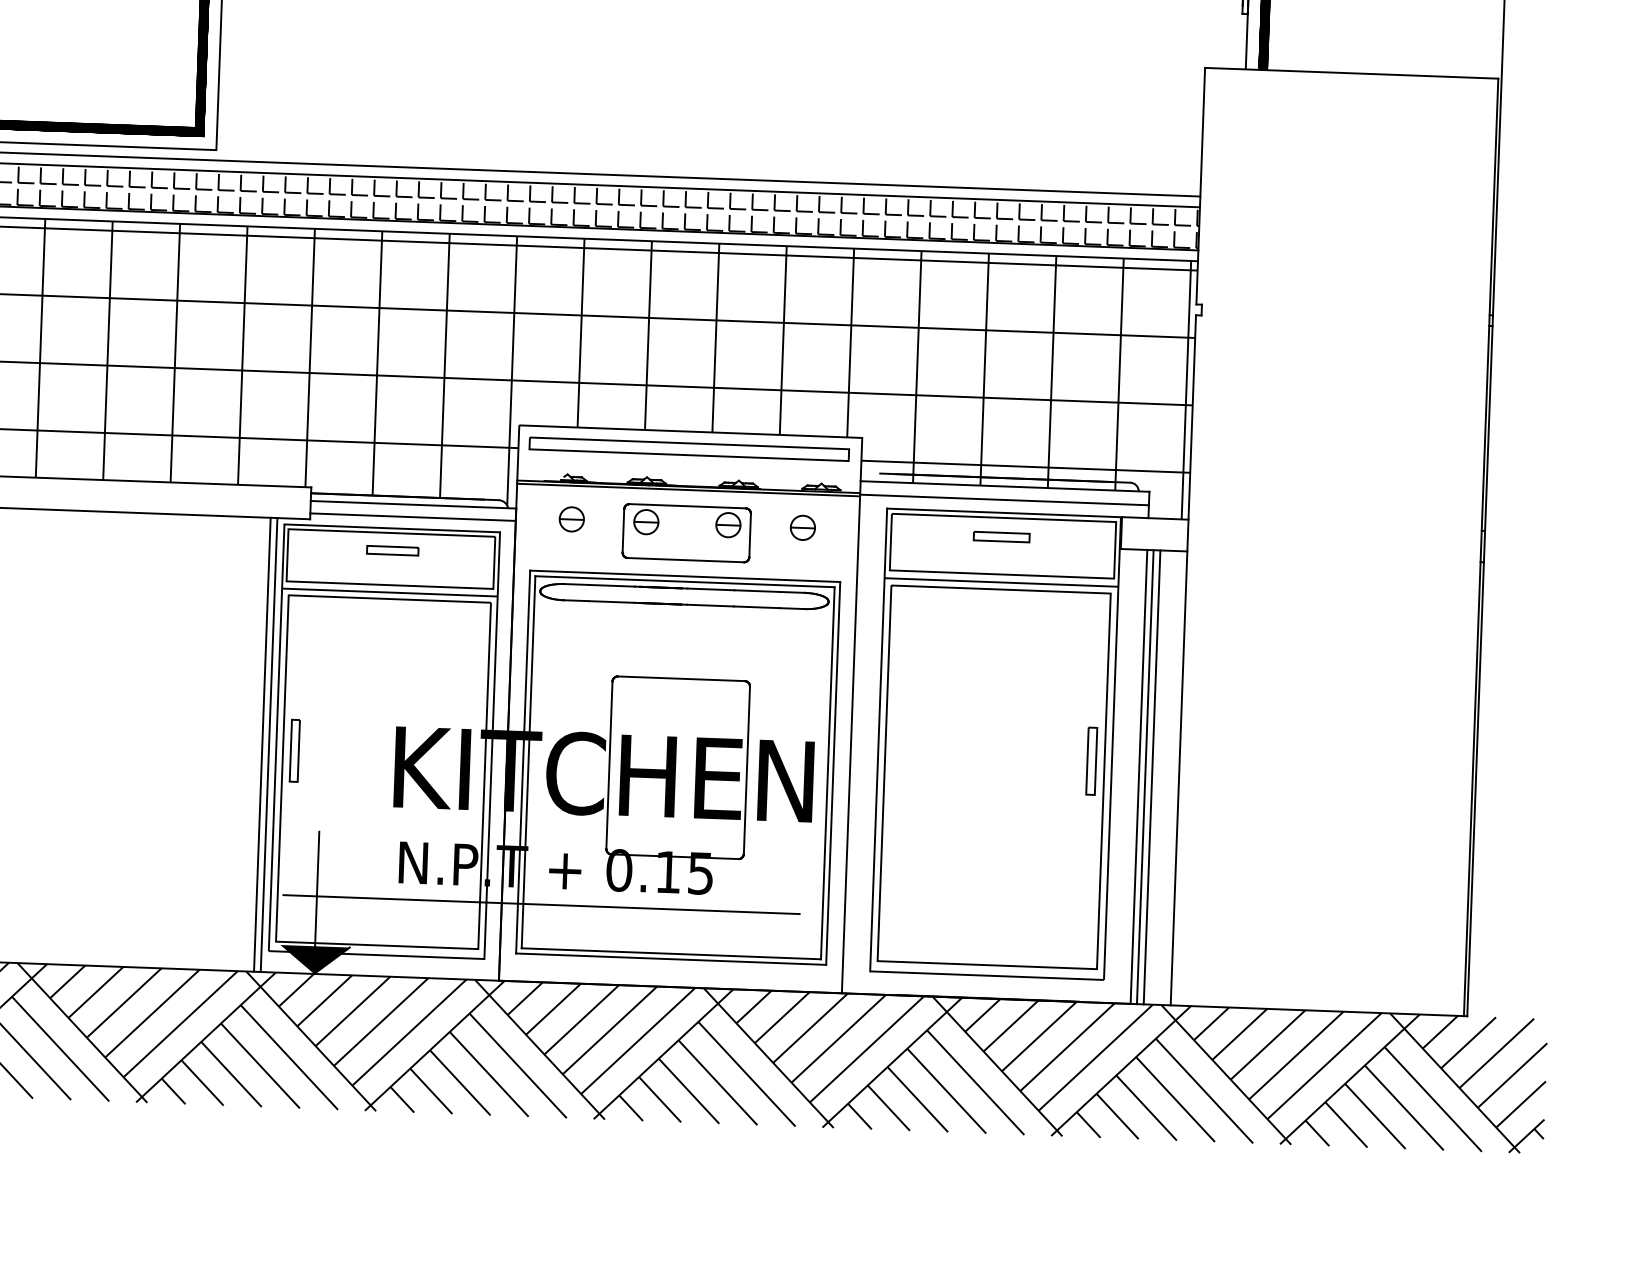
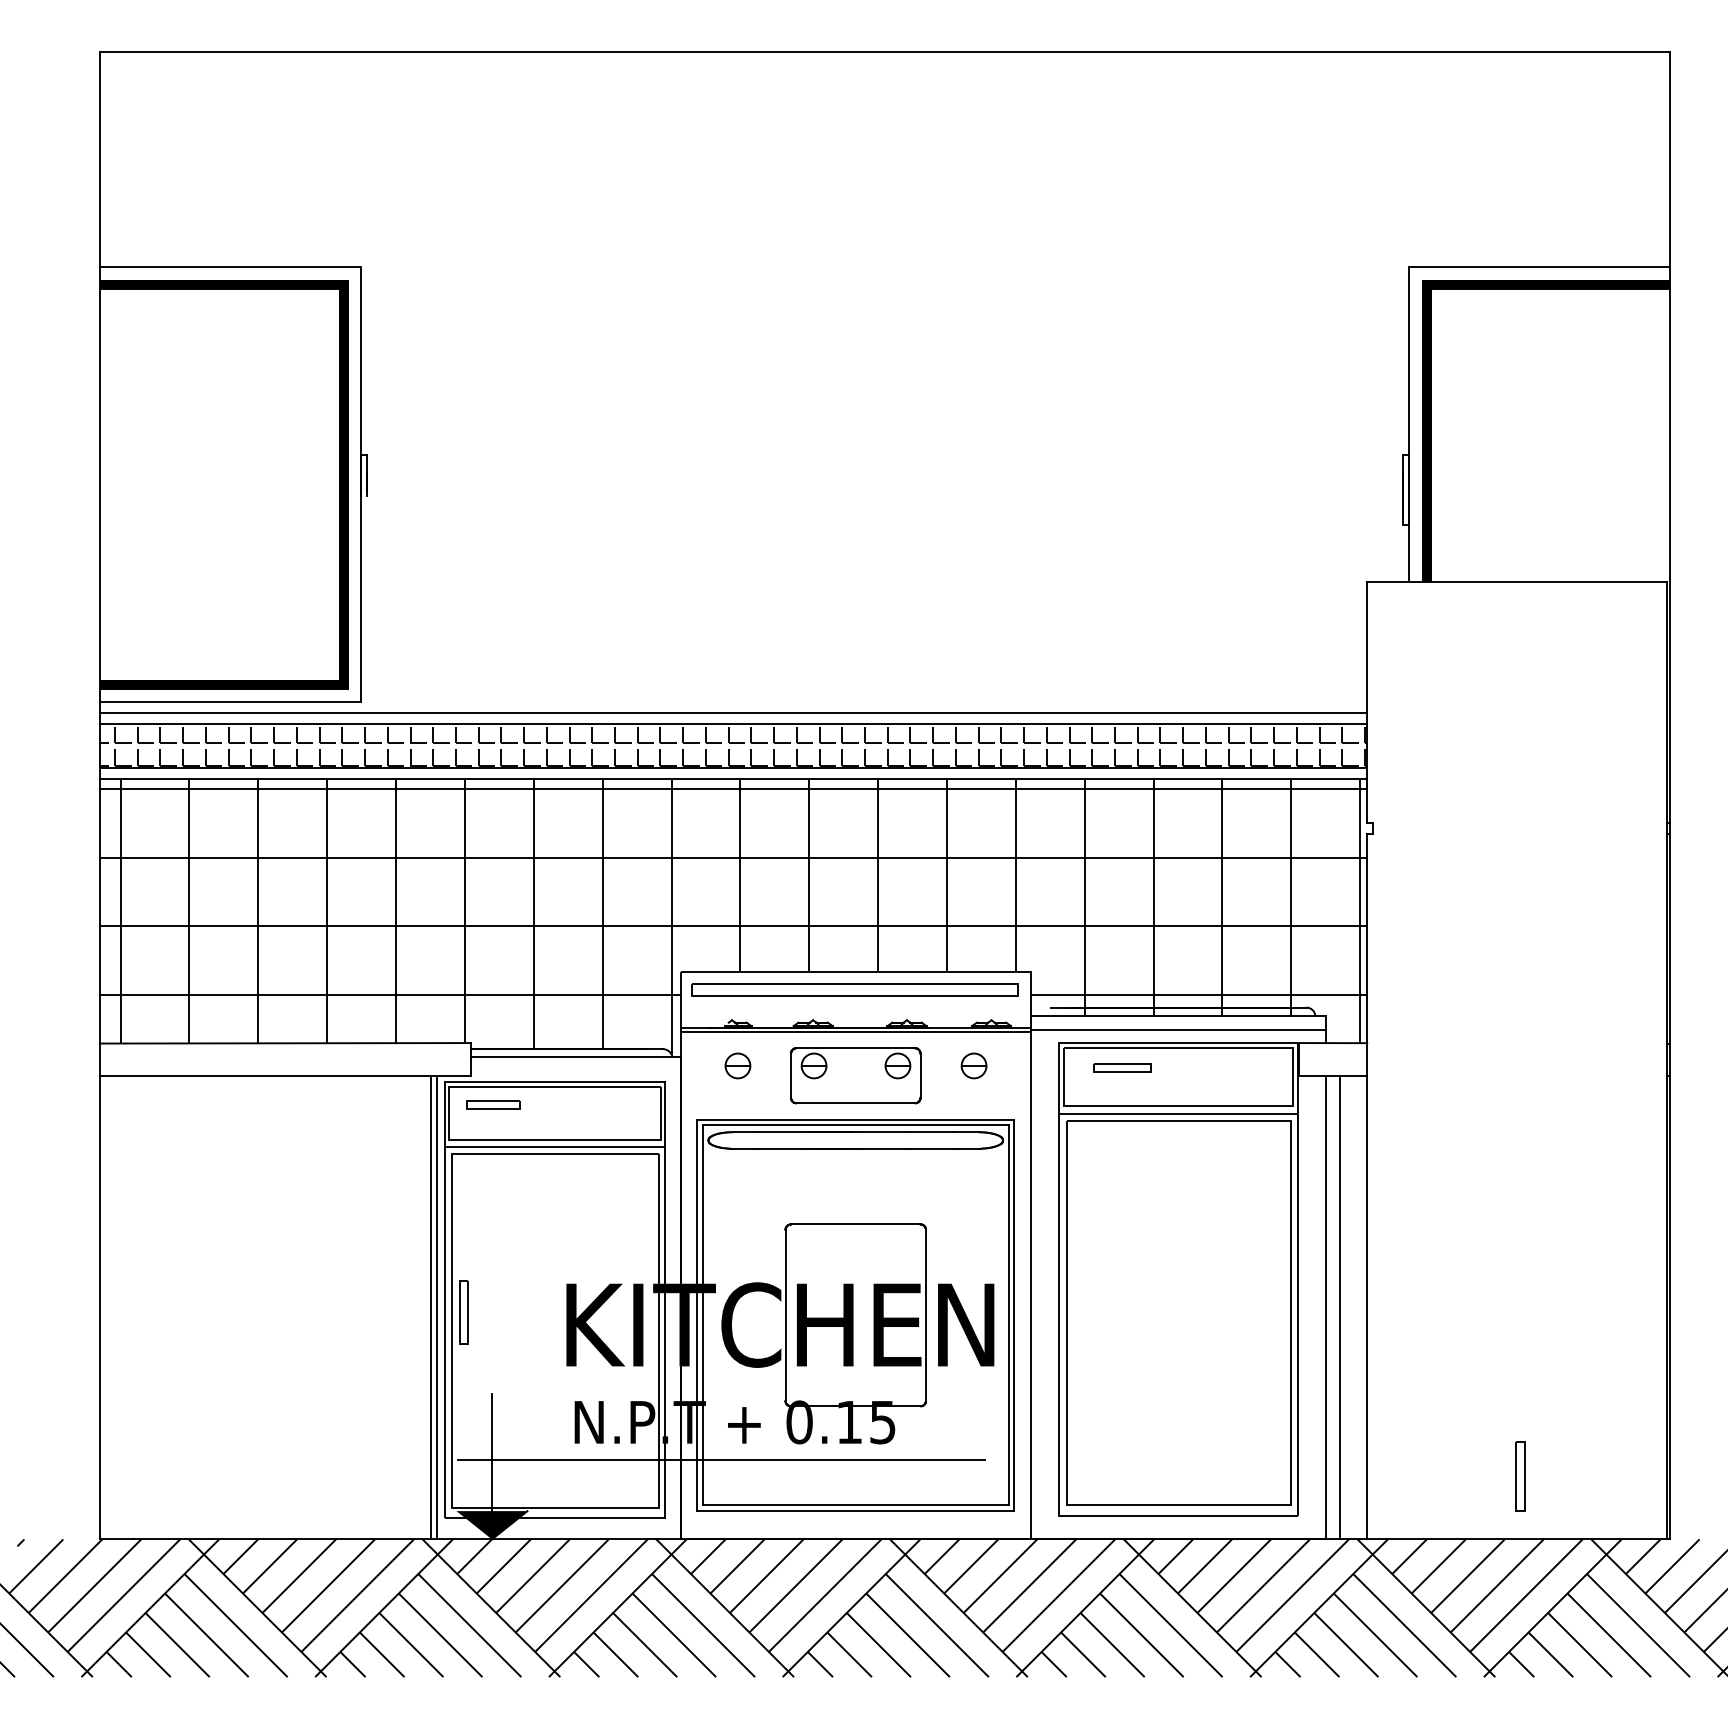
line: (412, 517) -> (575, 1069), removed
part: (1001, 536) -> (1122, 1067), moved
part: (392, 550) -> (493, 1104), moved
part: (1091, 761) -> (1520, 1476), moved
line: (1145, 777) -> (1332, 1307), removed

